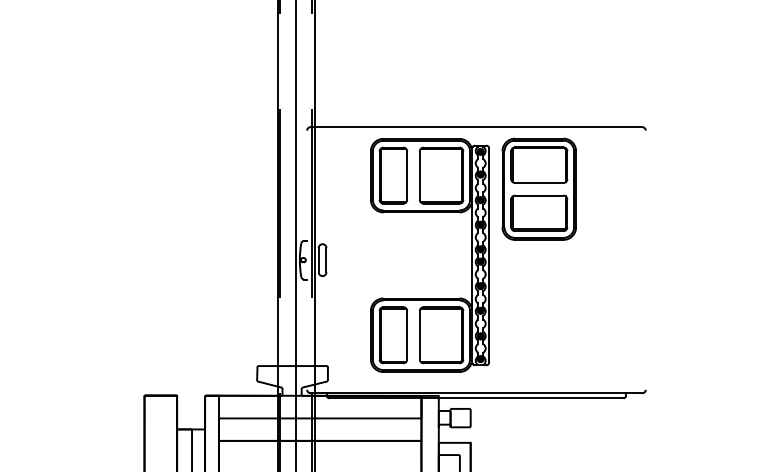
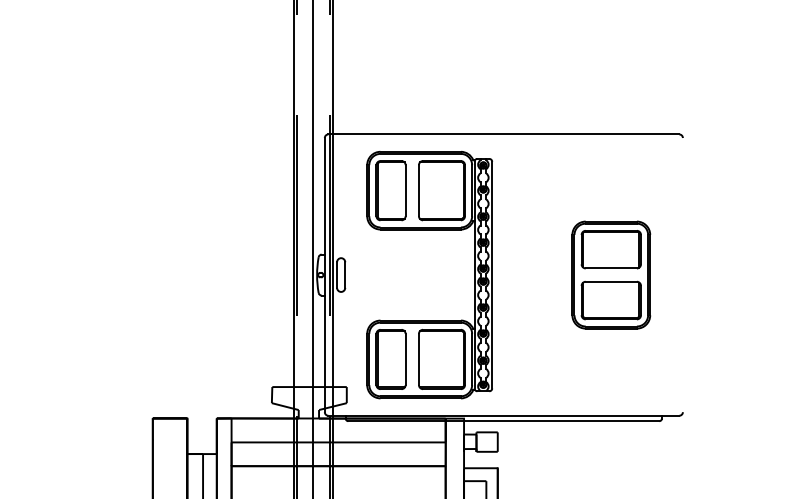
part: (539, 188) -> (611, 274), moved
part: (429, 213) -> (429, 230), moved
line: (306, 260) -> (324, 275), added

